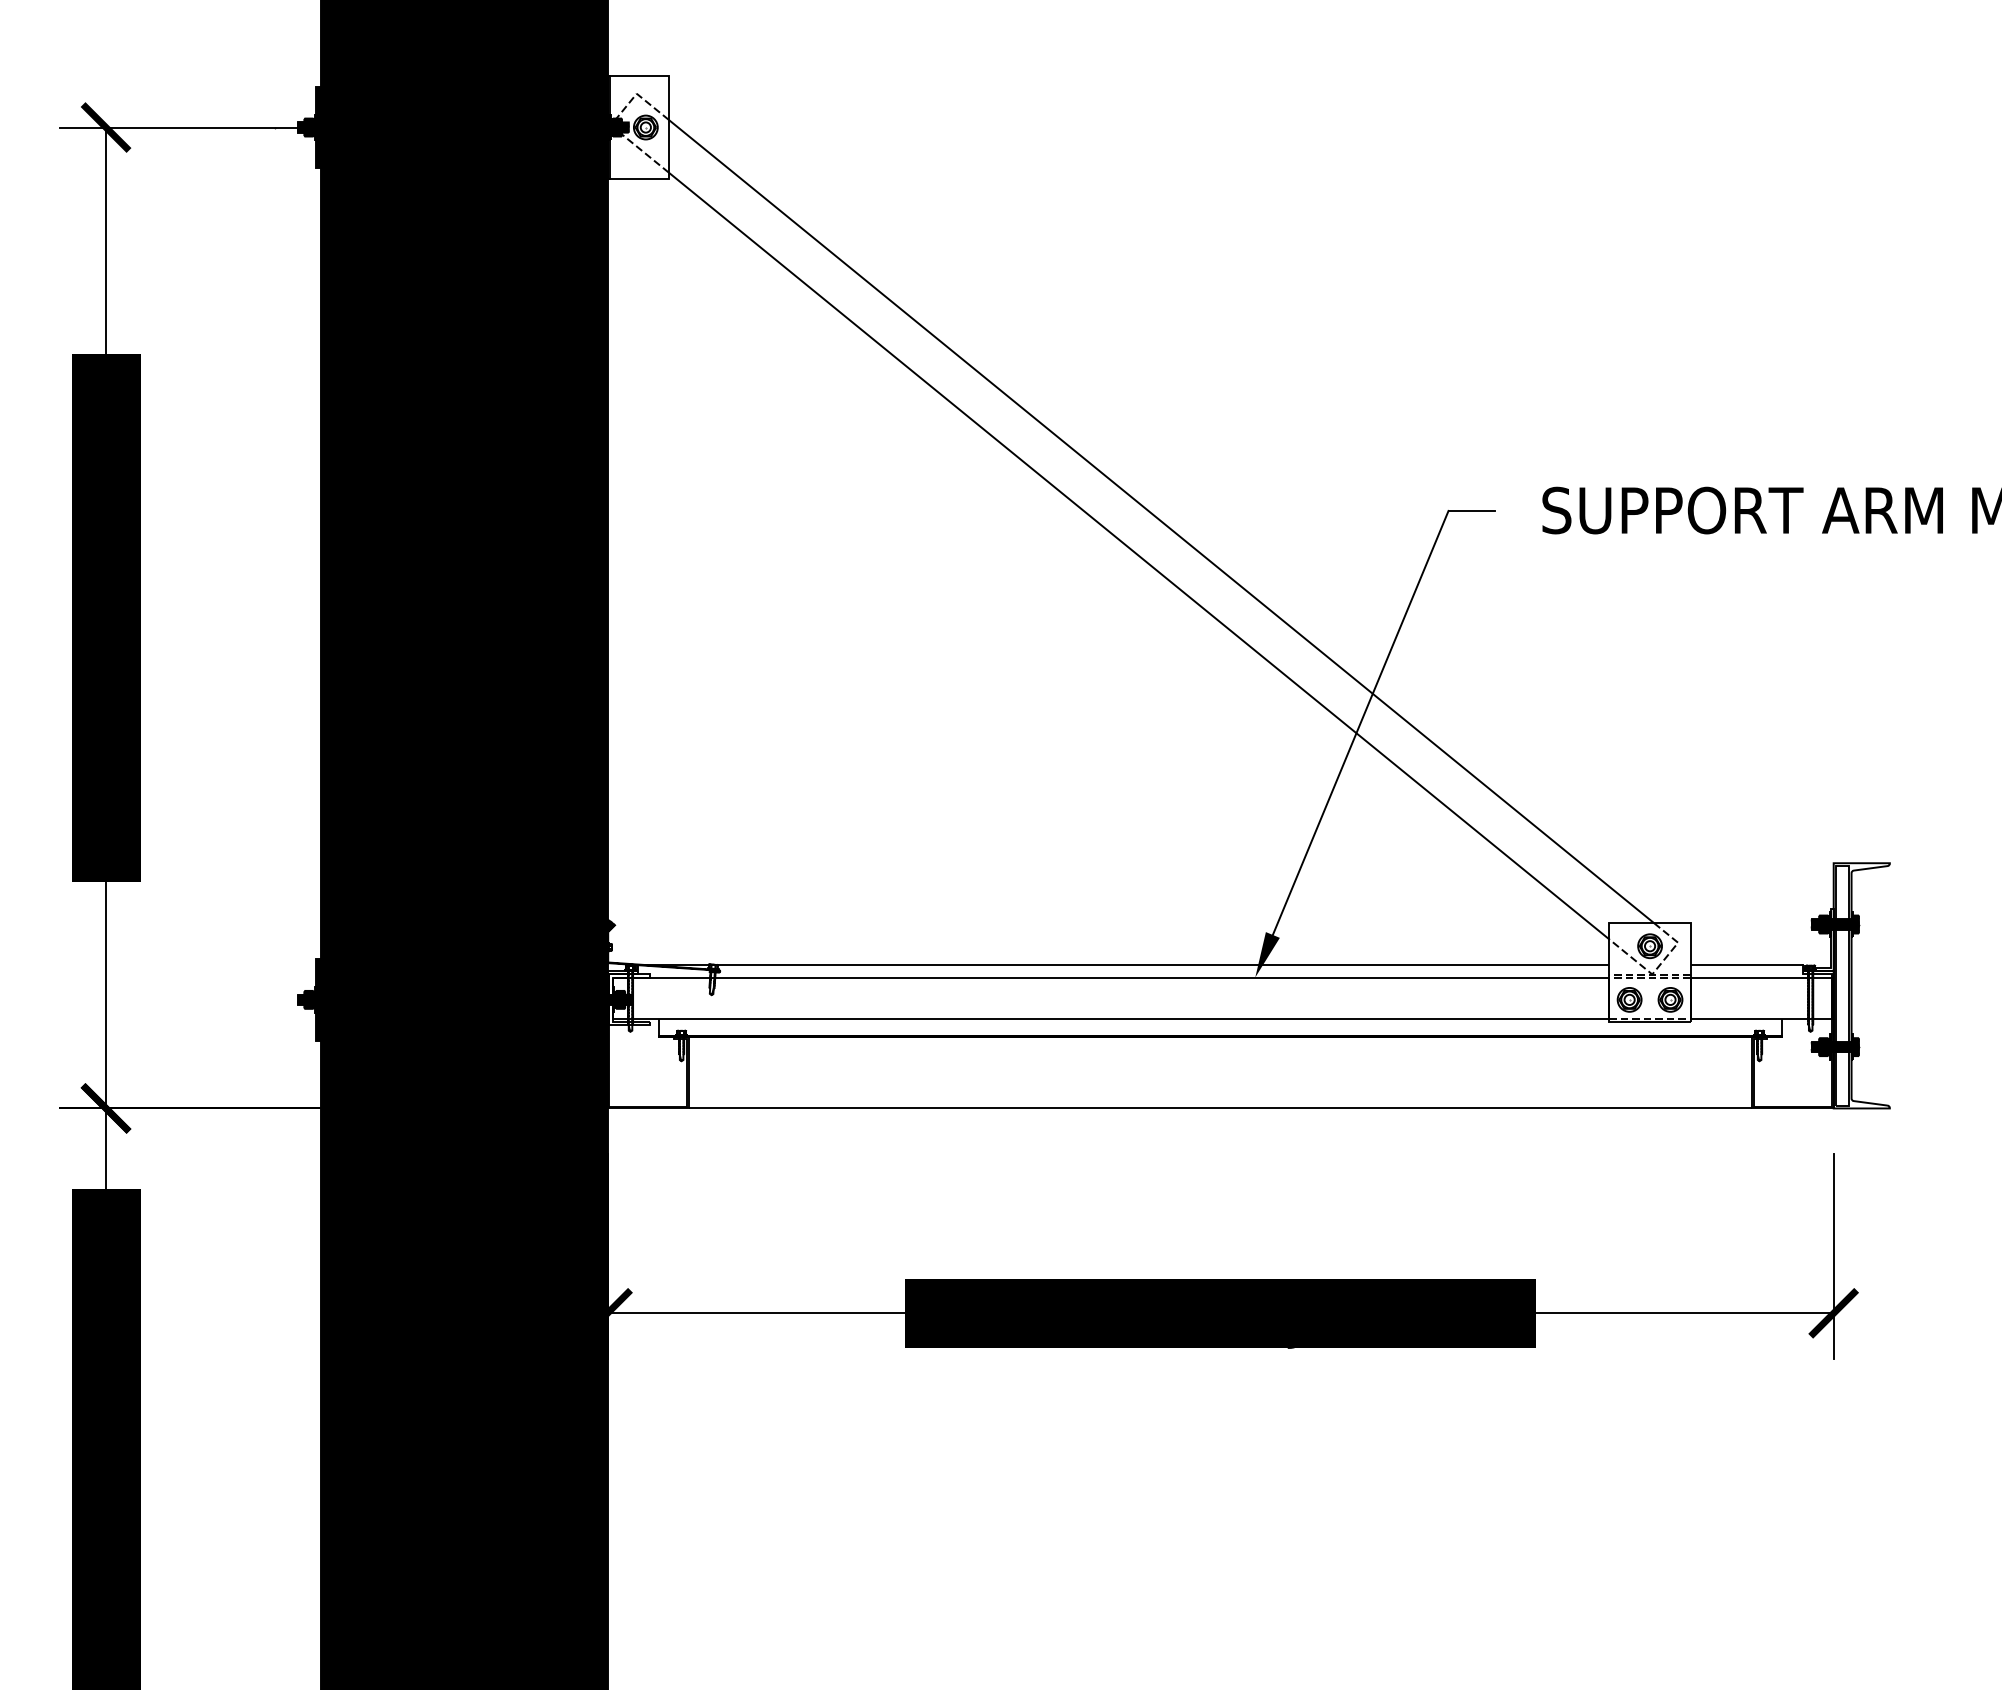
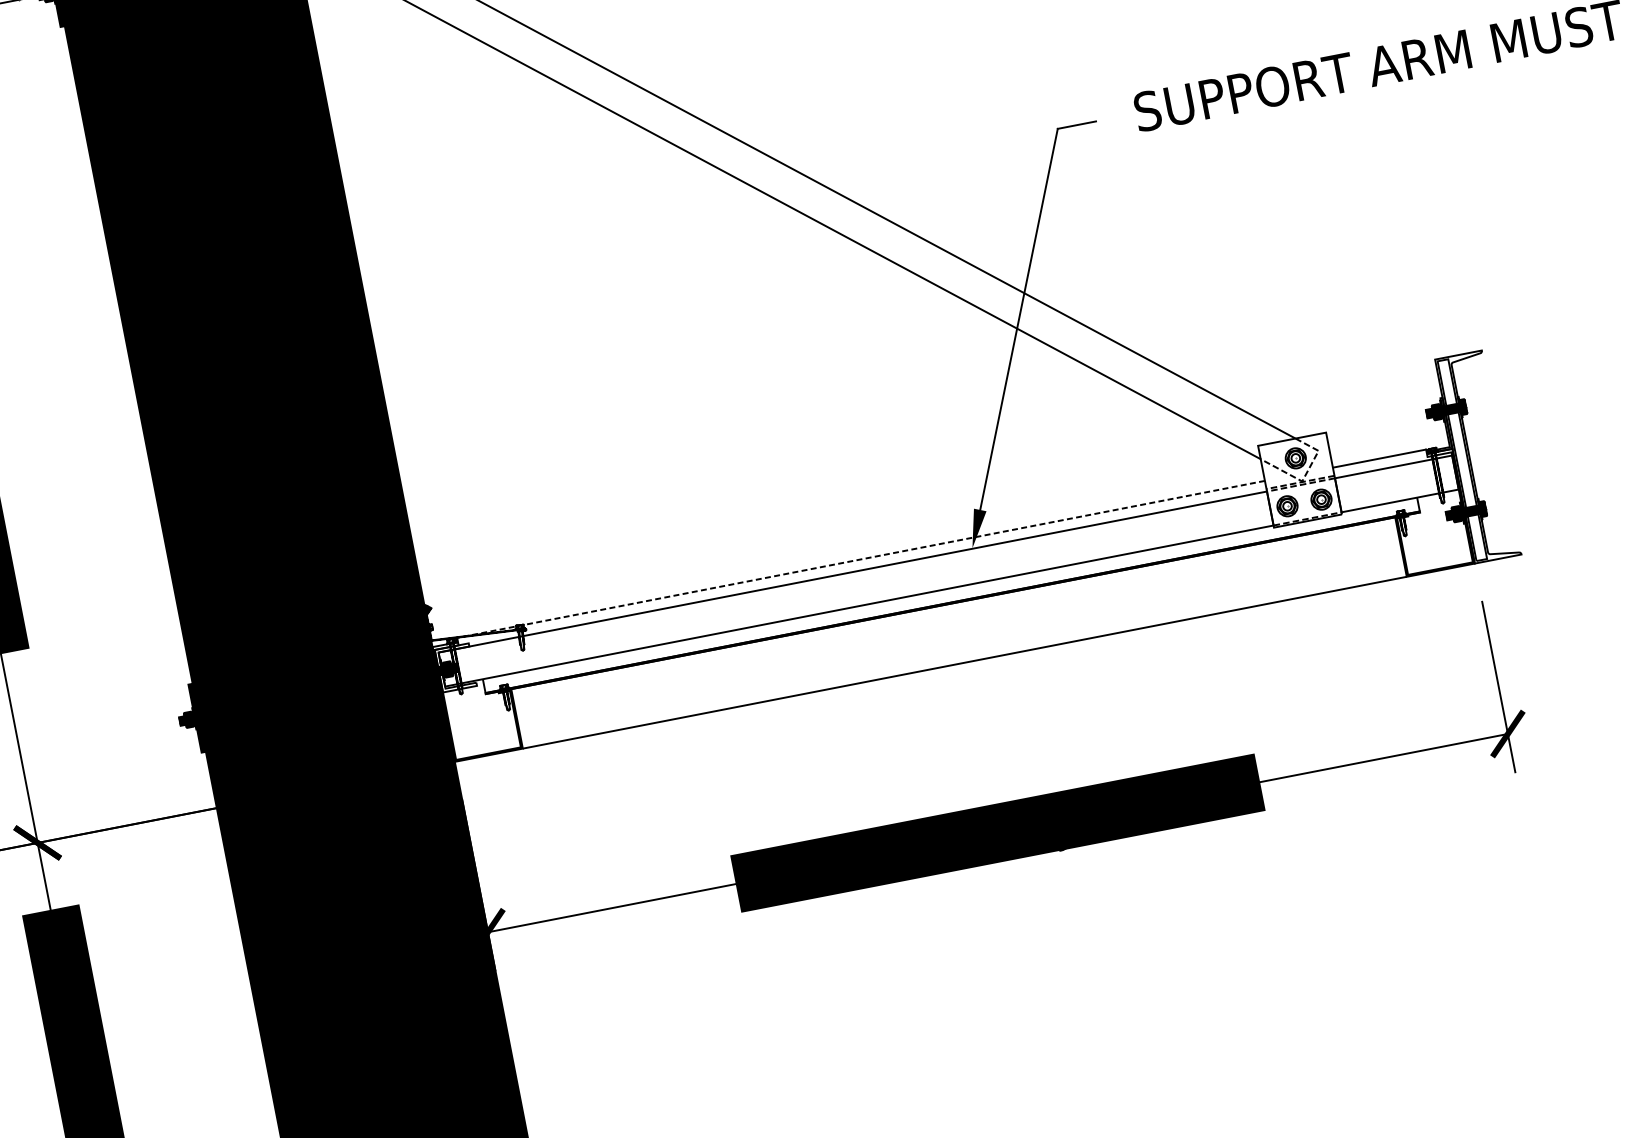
line: (1123, 965) -> (860, 559), solid -> dashed

